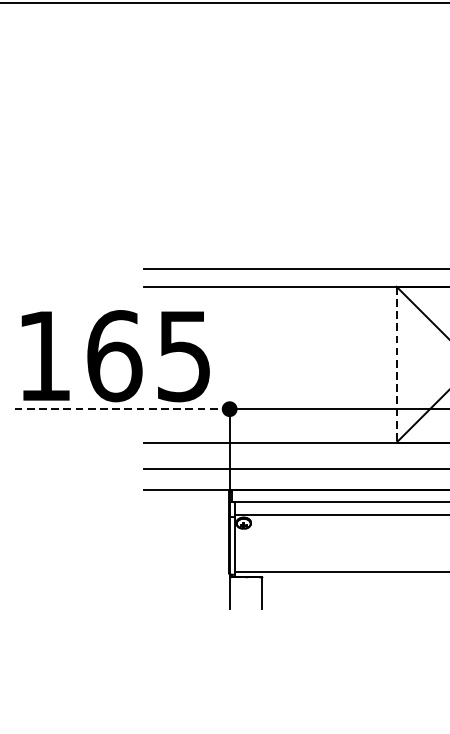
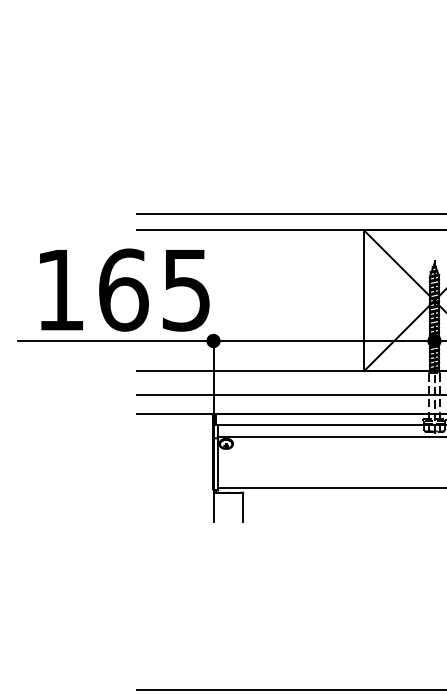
text: (115, 355) -> (124, 289), moved
line: (396, 365) -> (364, 301), dashed -> solid
line: (121, 408) -> (115, 340), dashed -> solid

